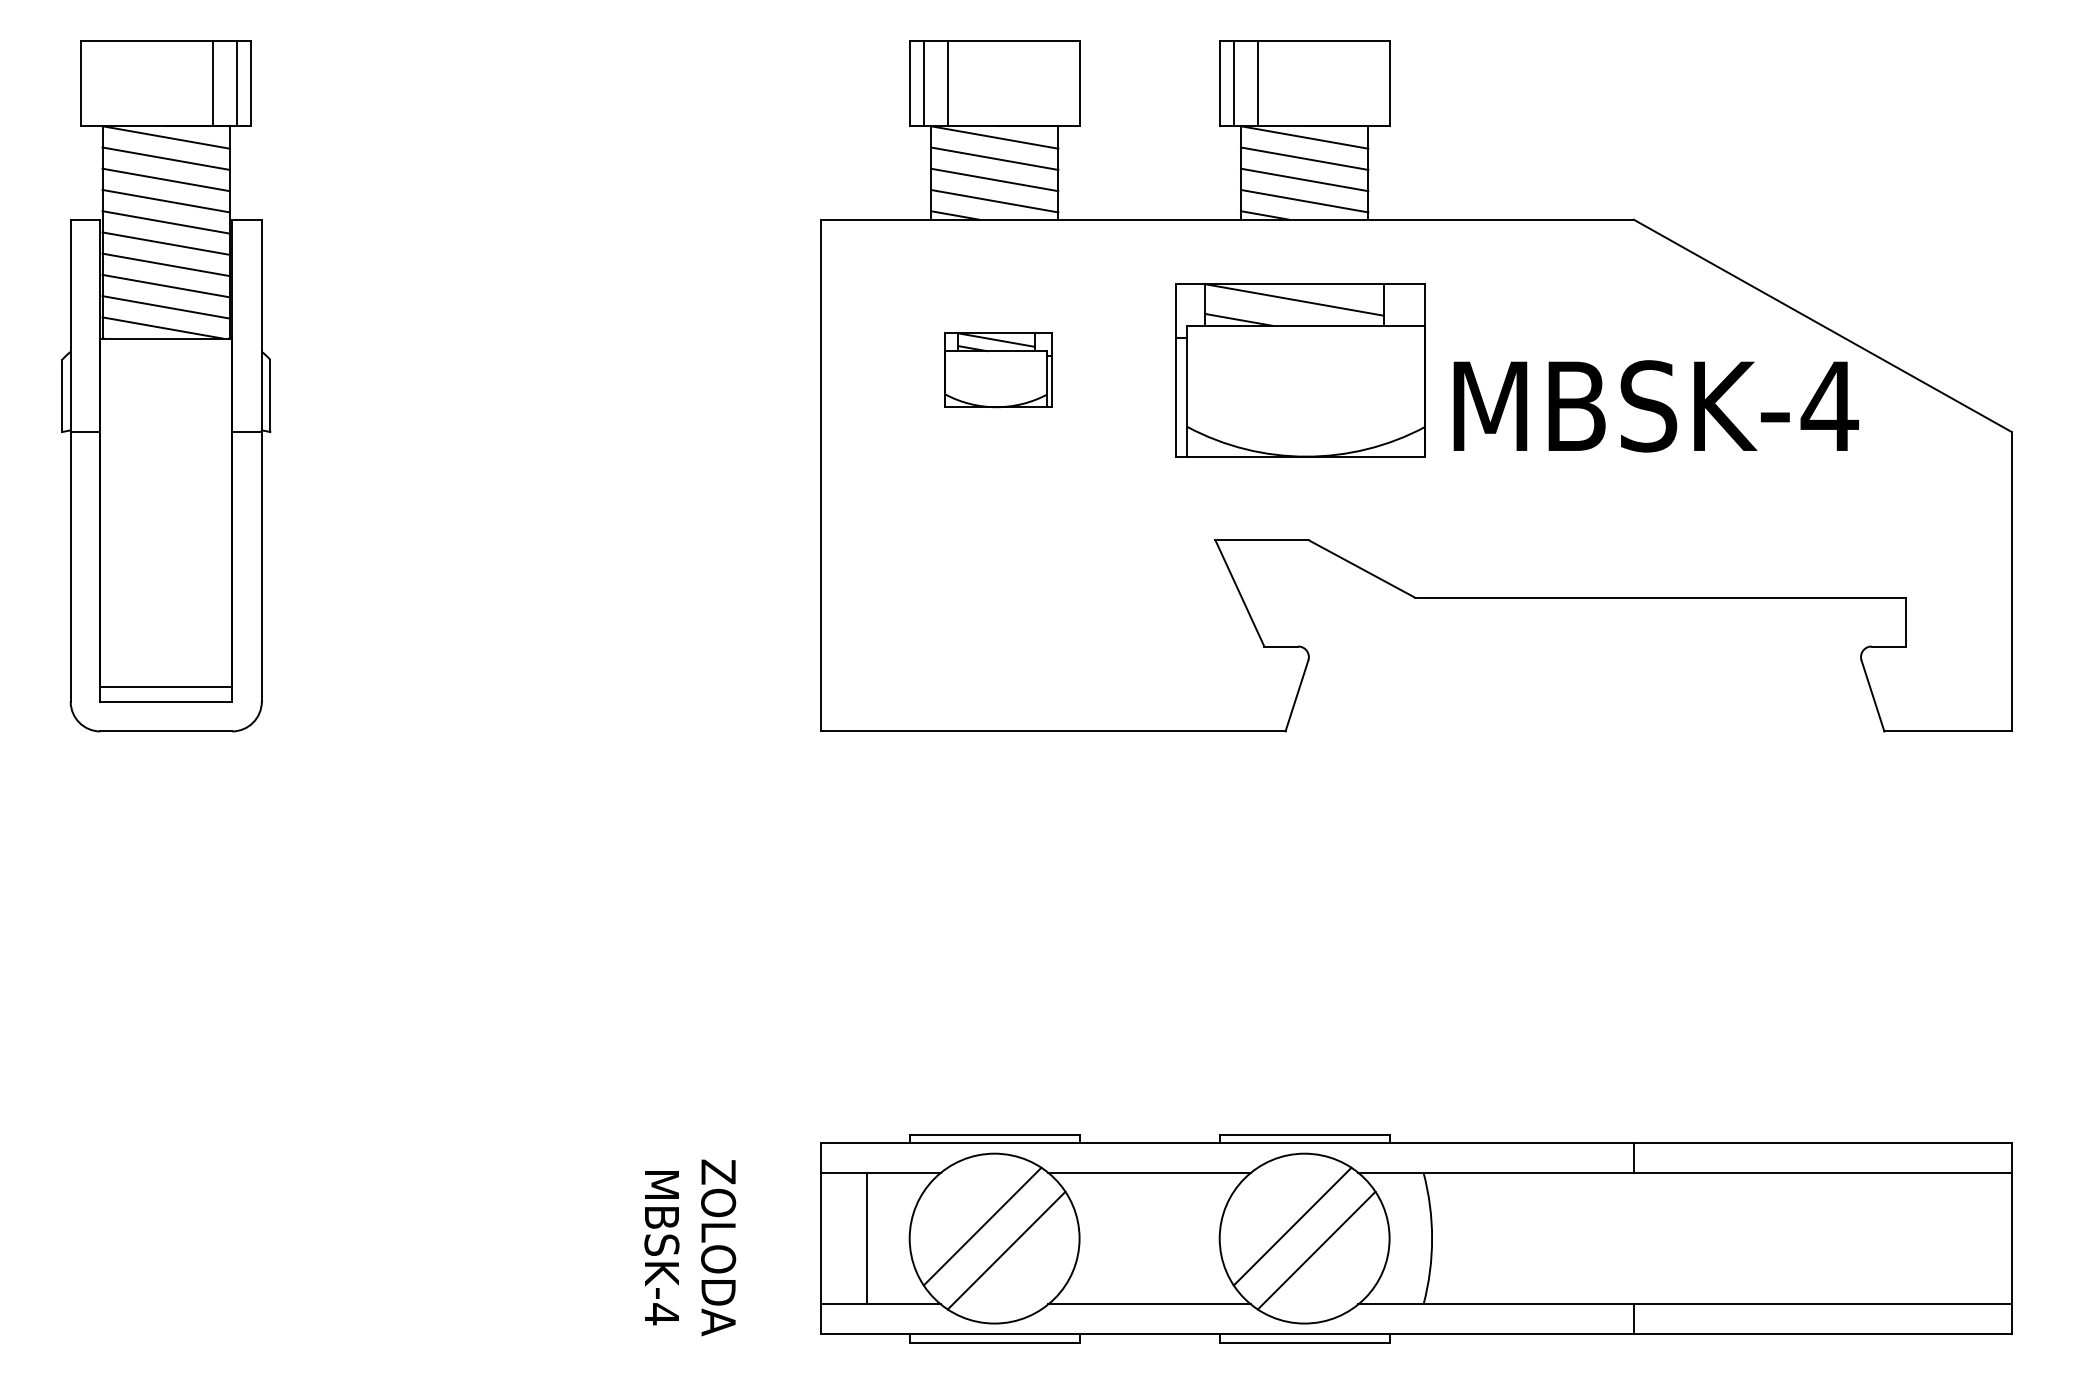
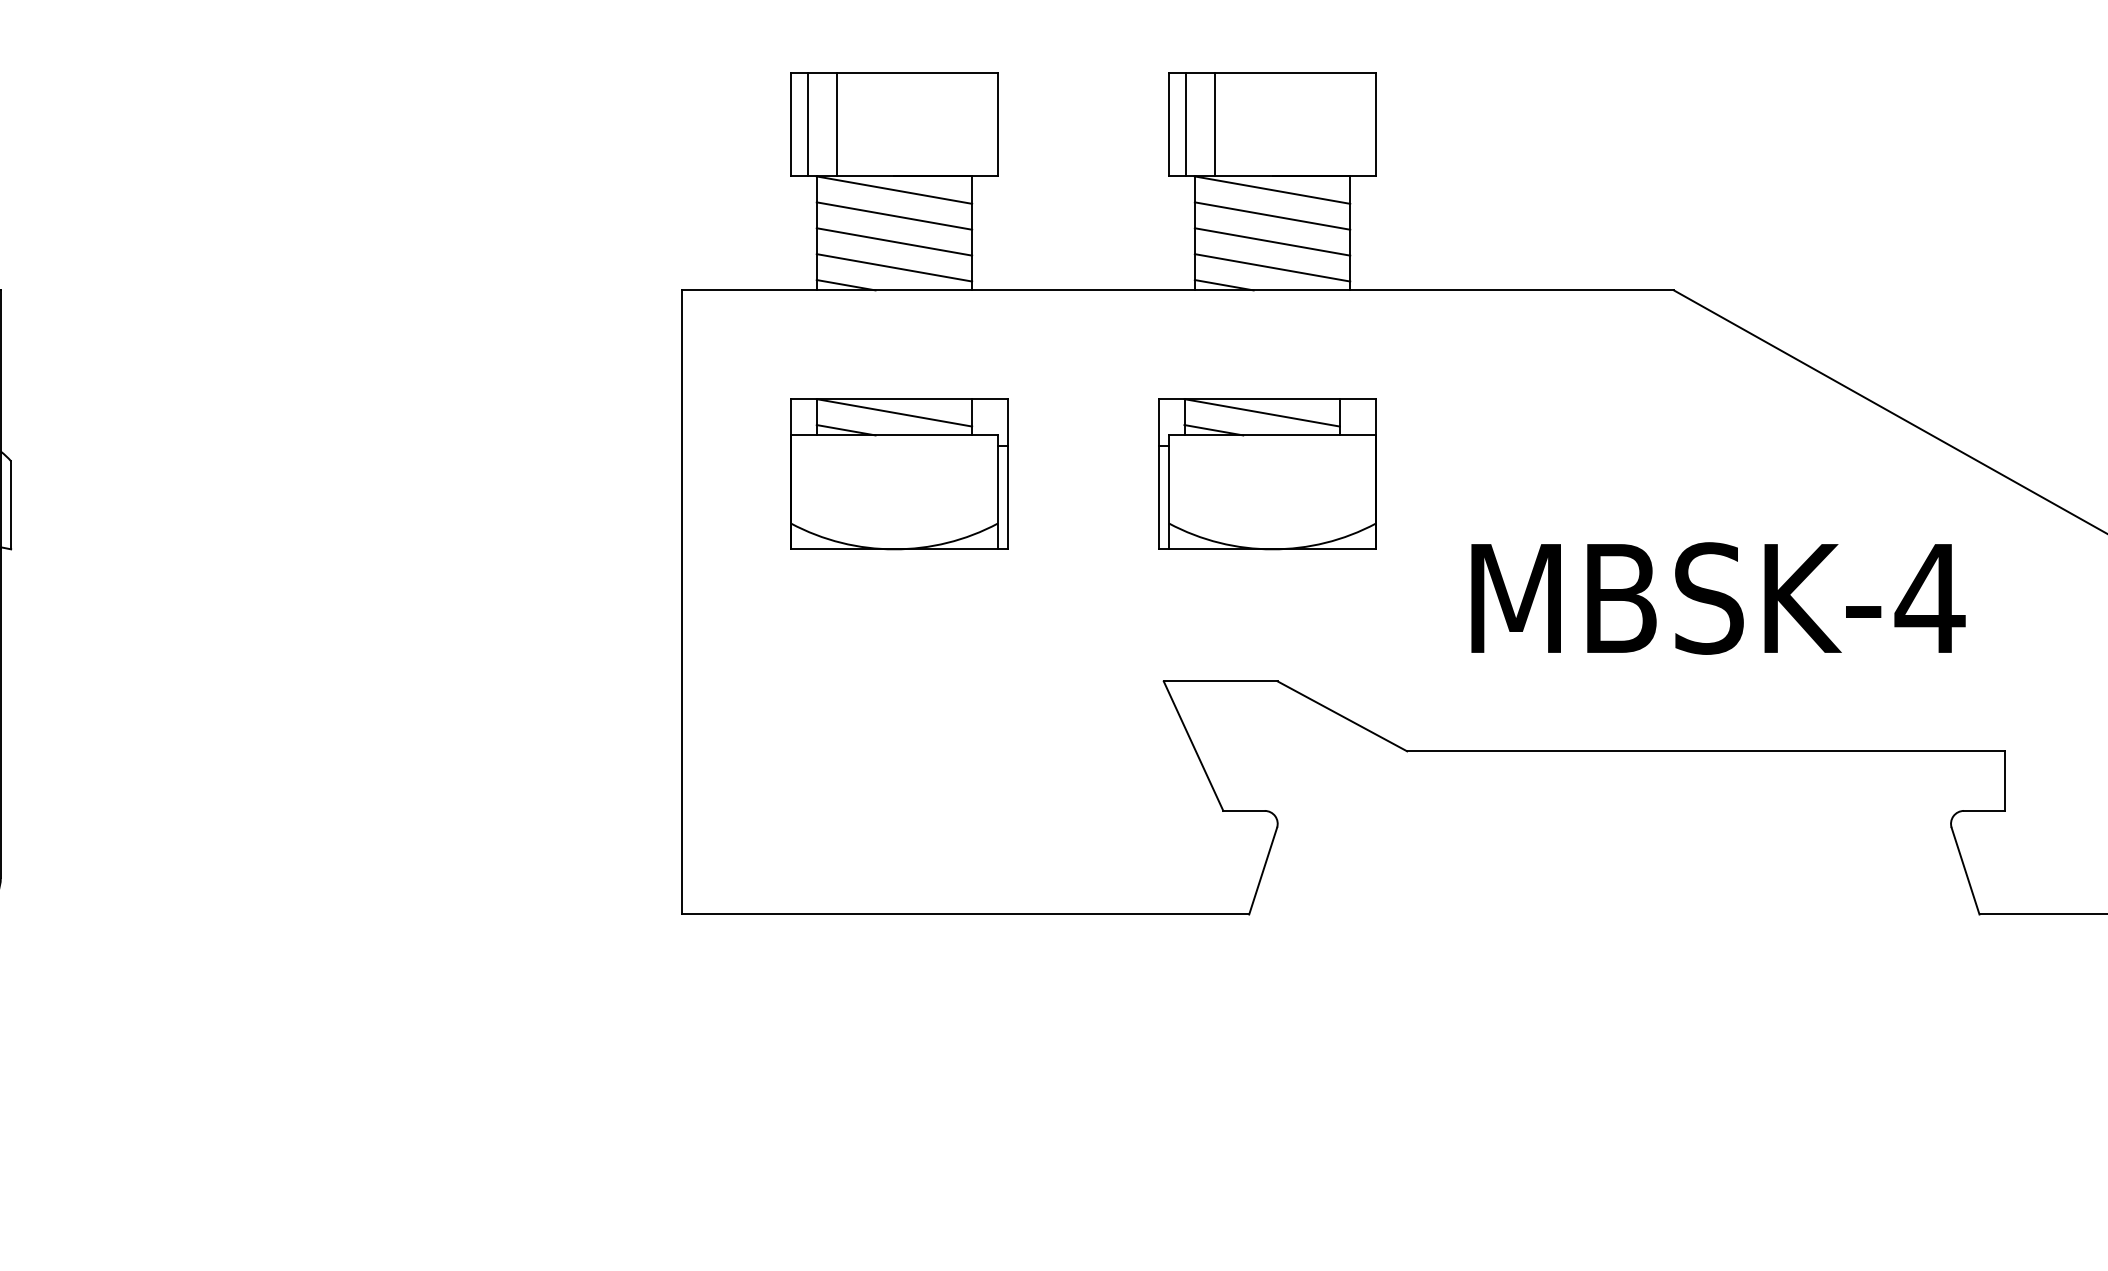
part: (998, 369) -> (899, 473), size x1.67
part: (1300, 370) -> (1267, 474), size x0.71
text: (1655, 406) -> (1717, 598), moved

